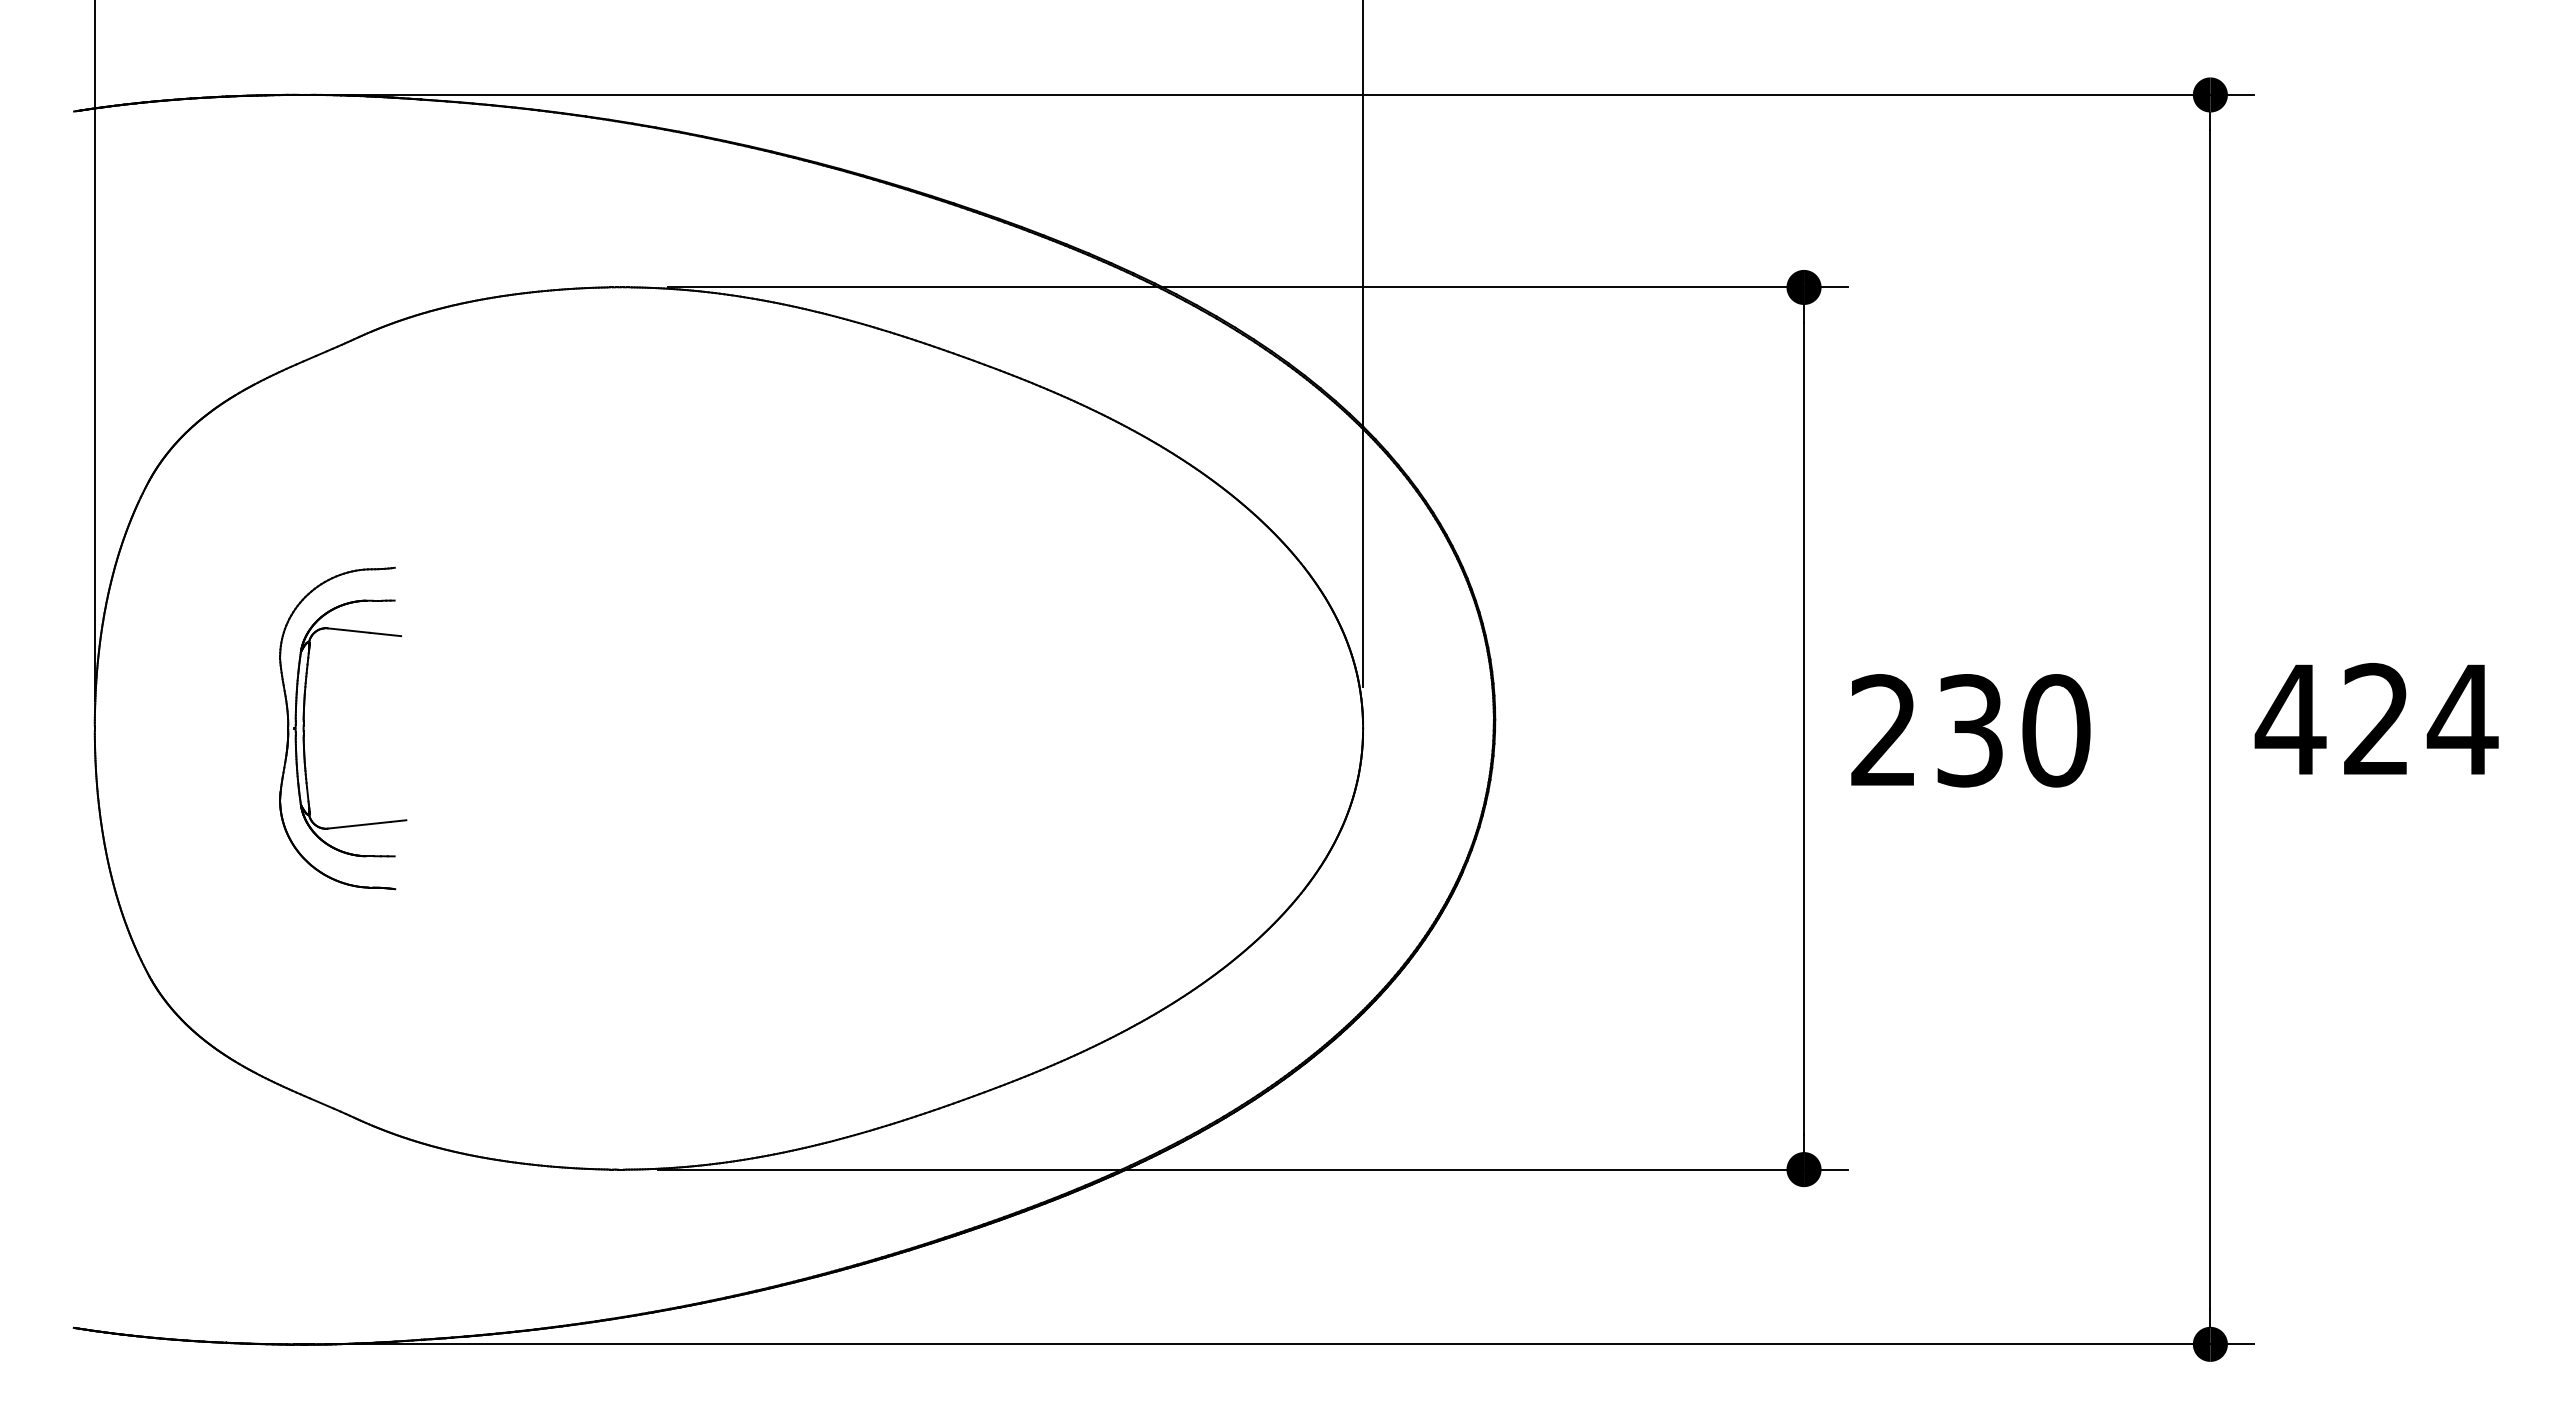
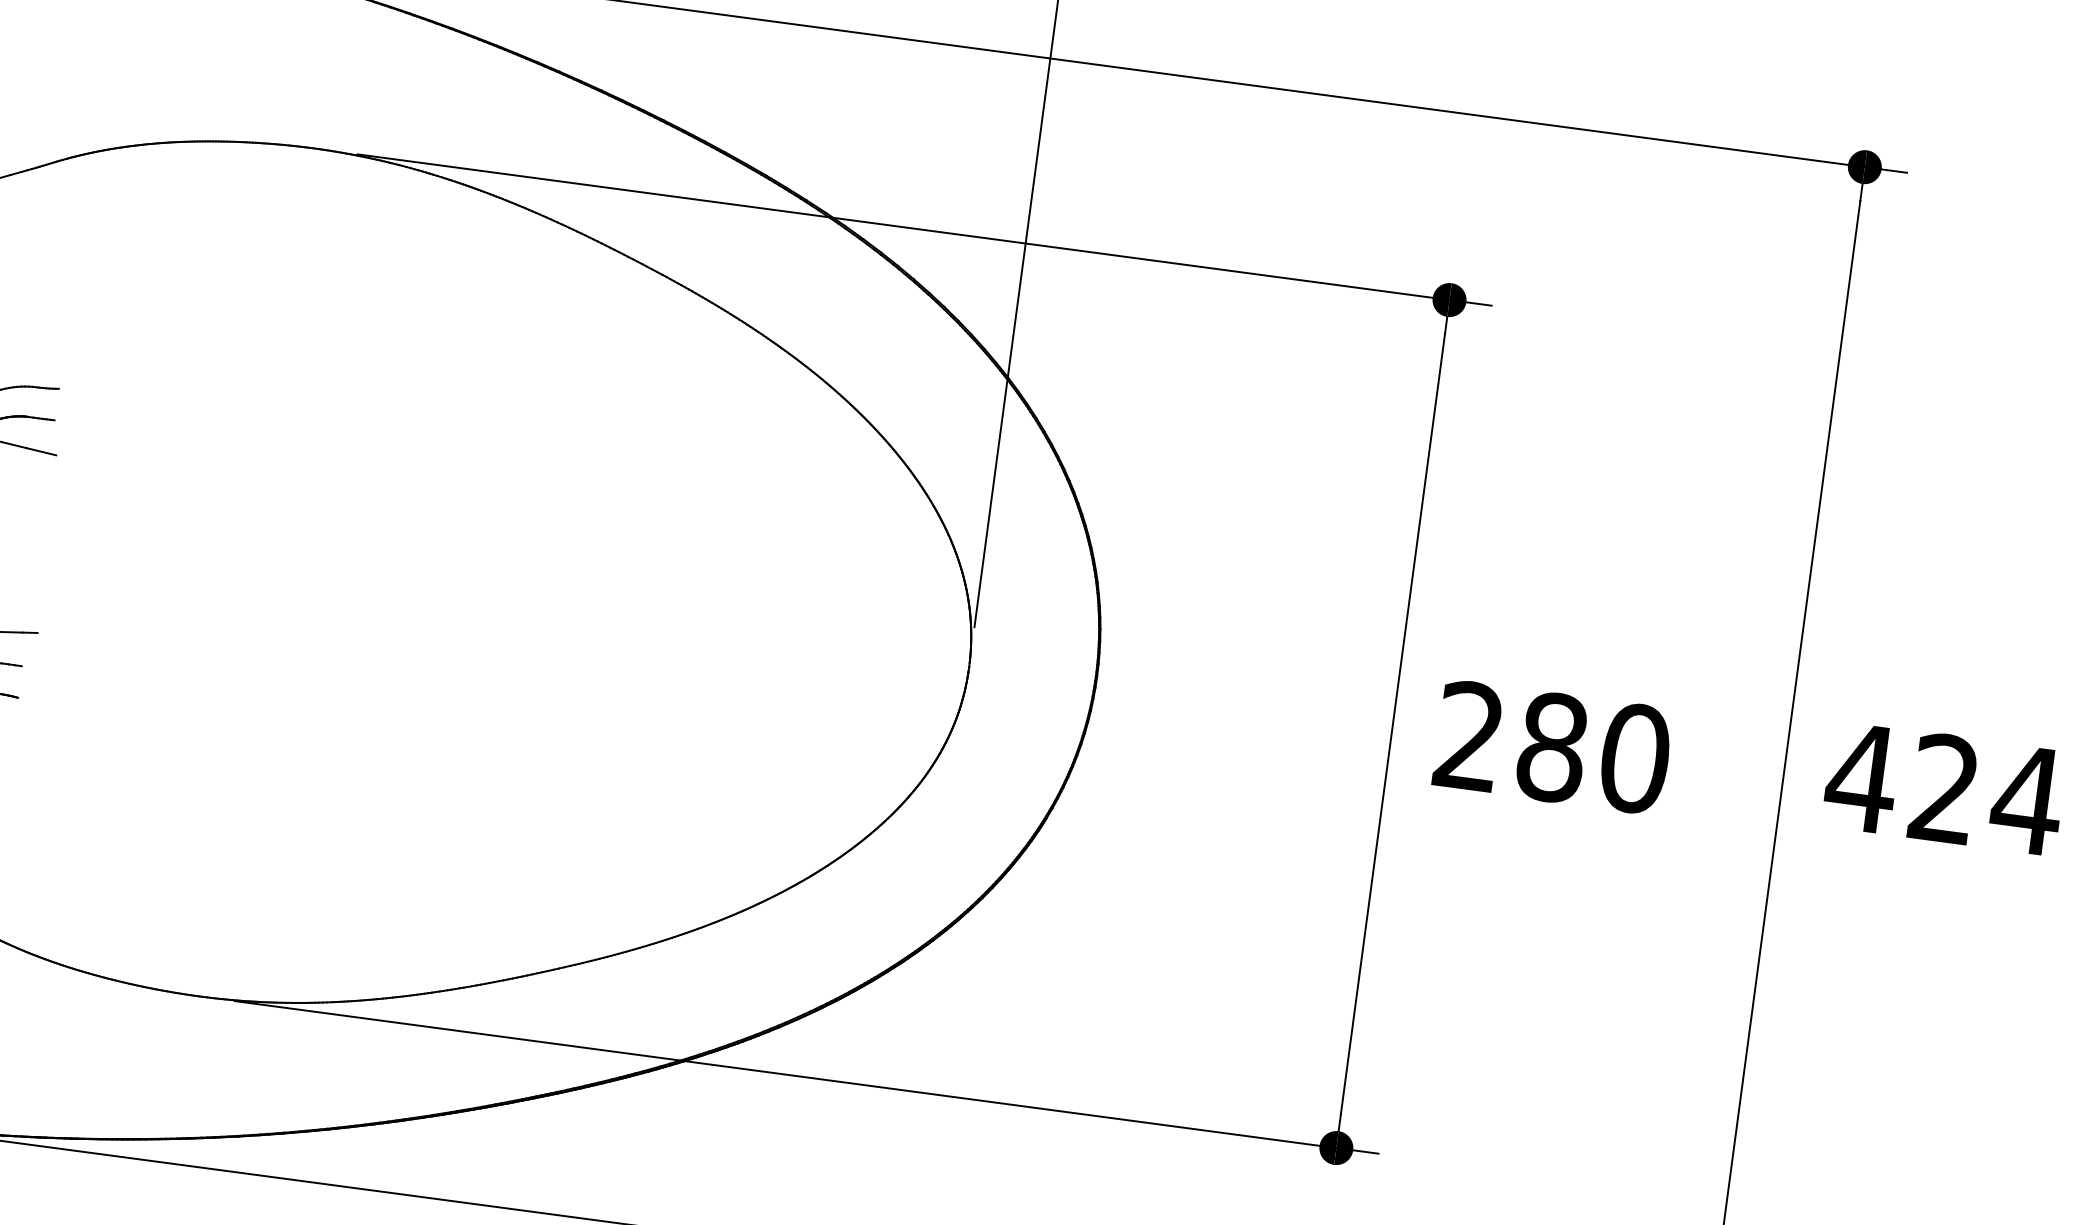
text: (1970, 730) -> (1552, 747), 230 -> 280

